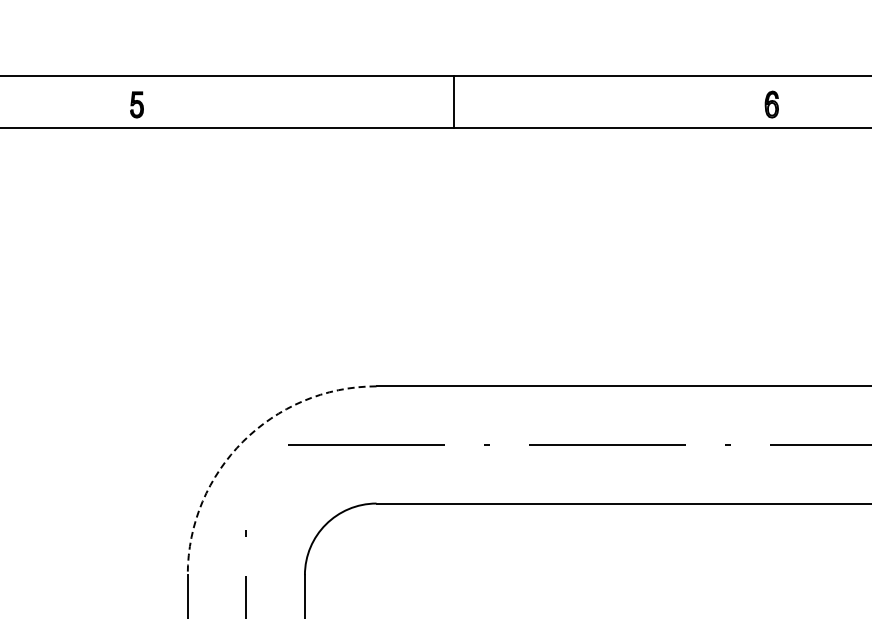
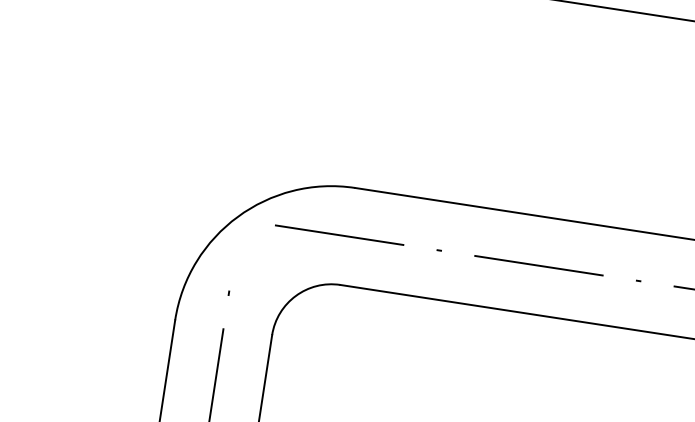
arc: (243, 441) -> (238, 216), dashed -> solid

